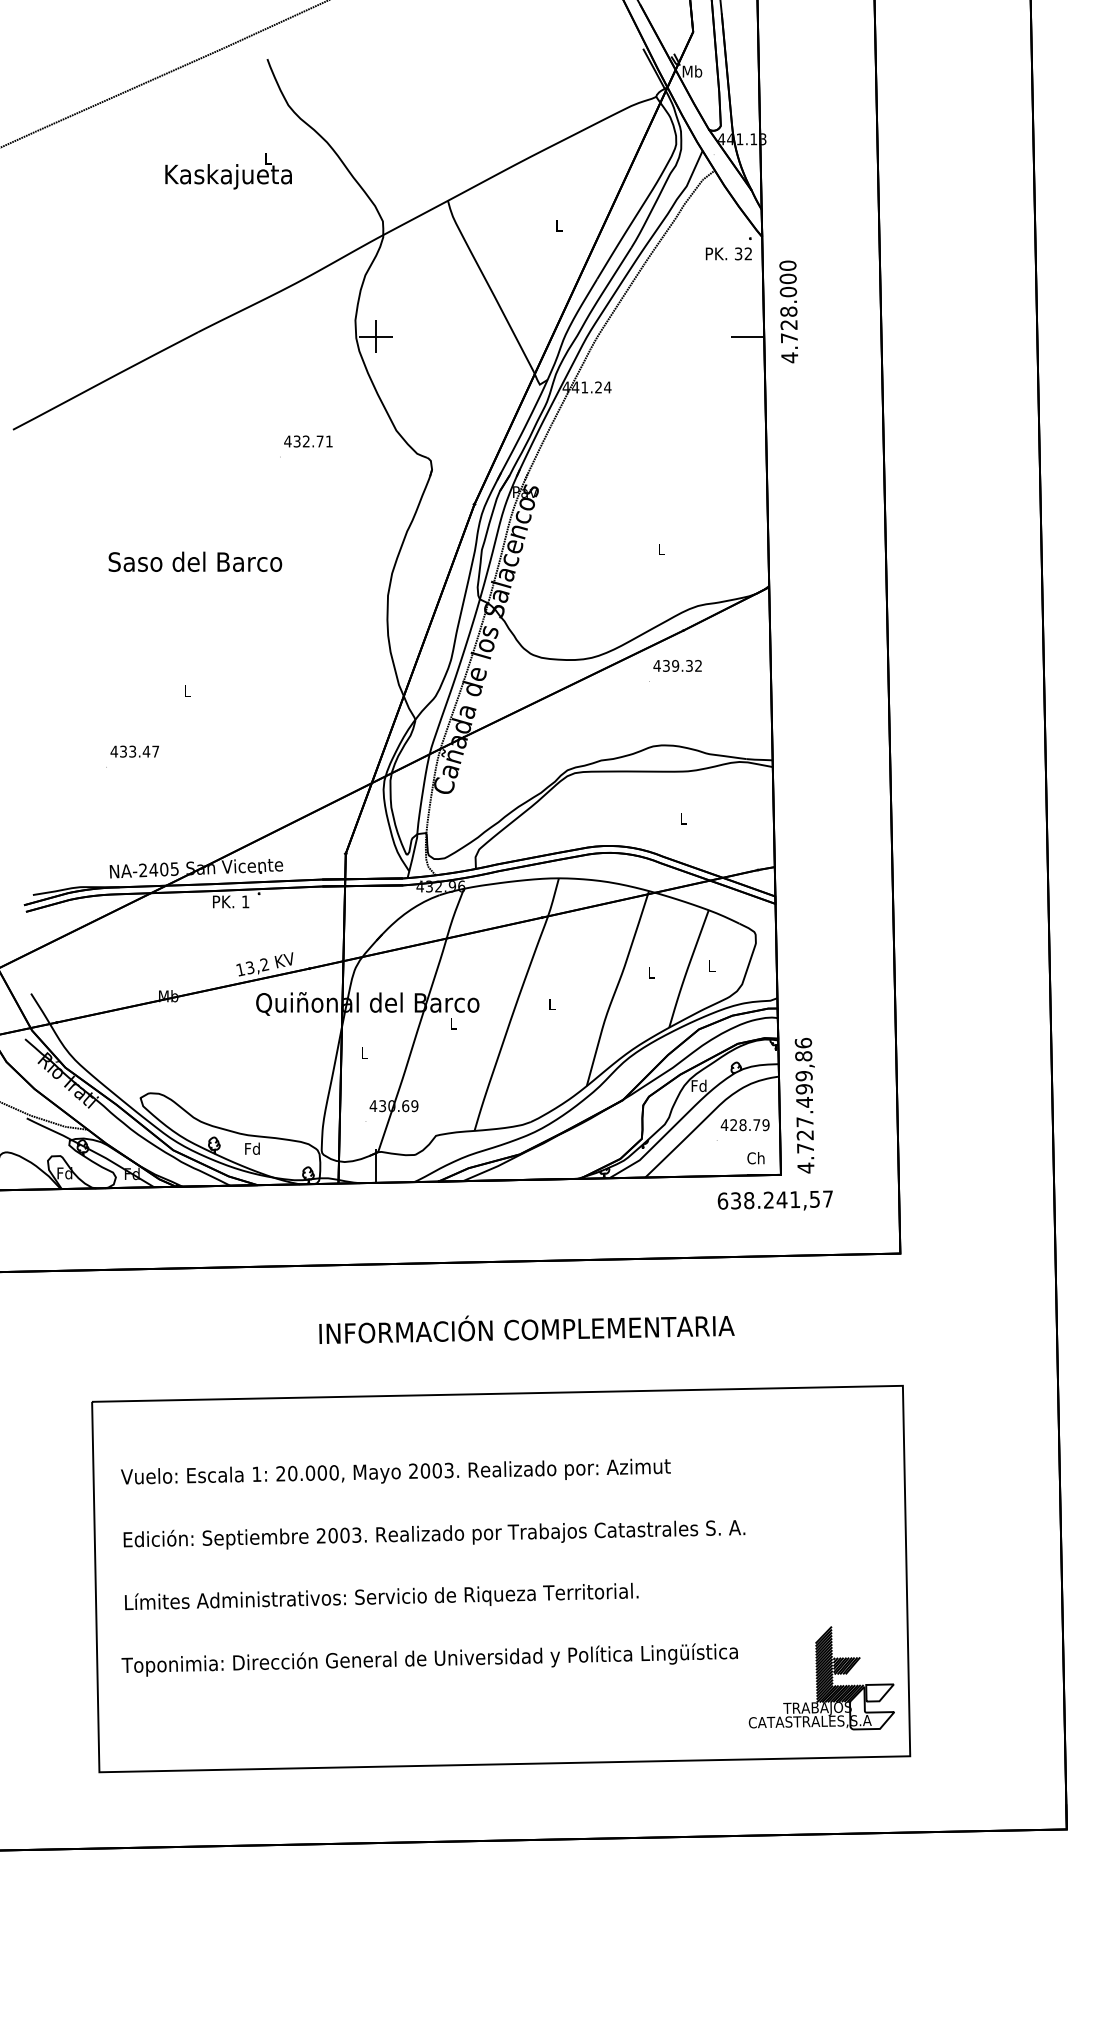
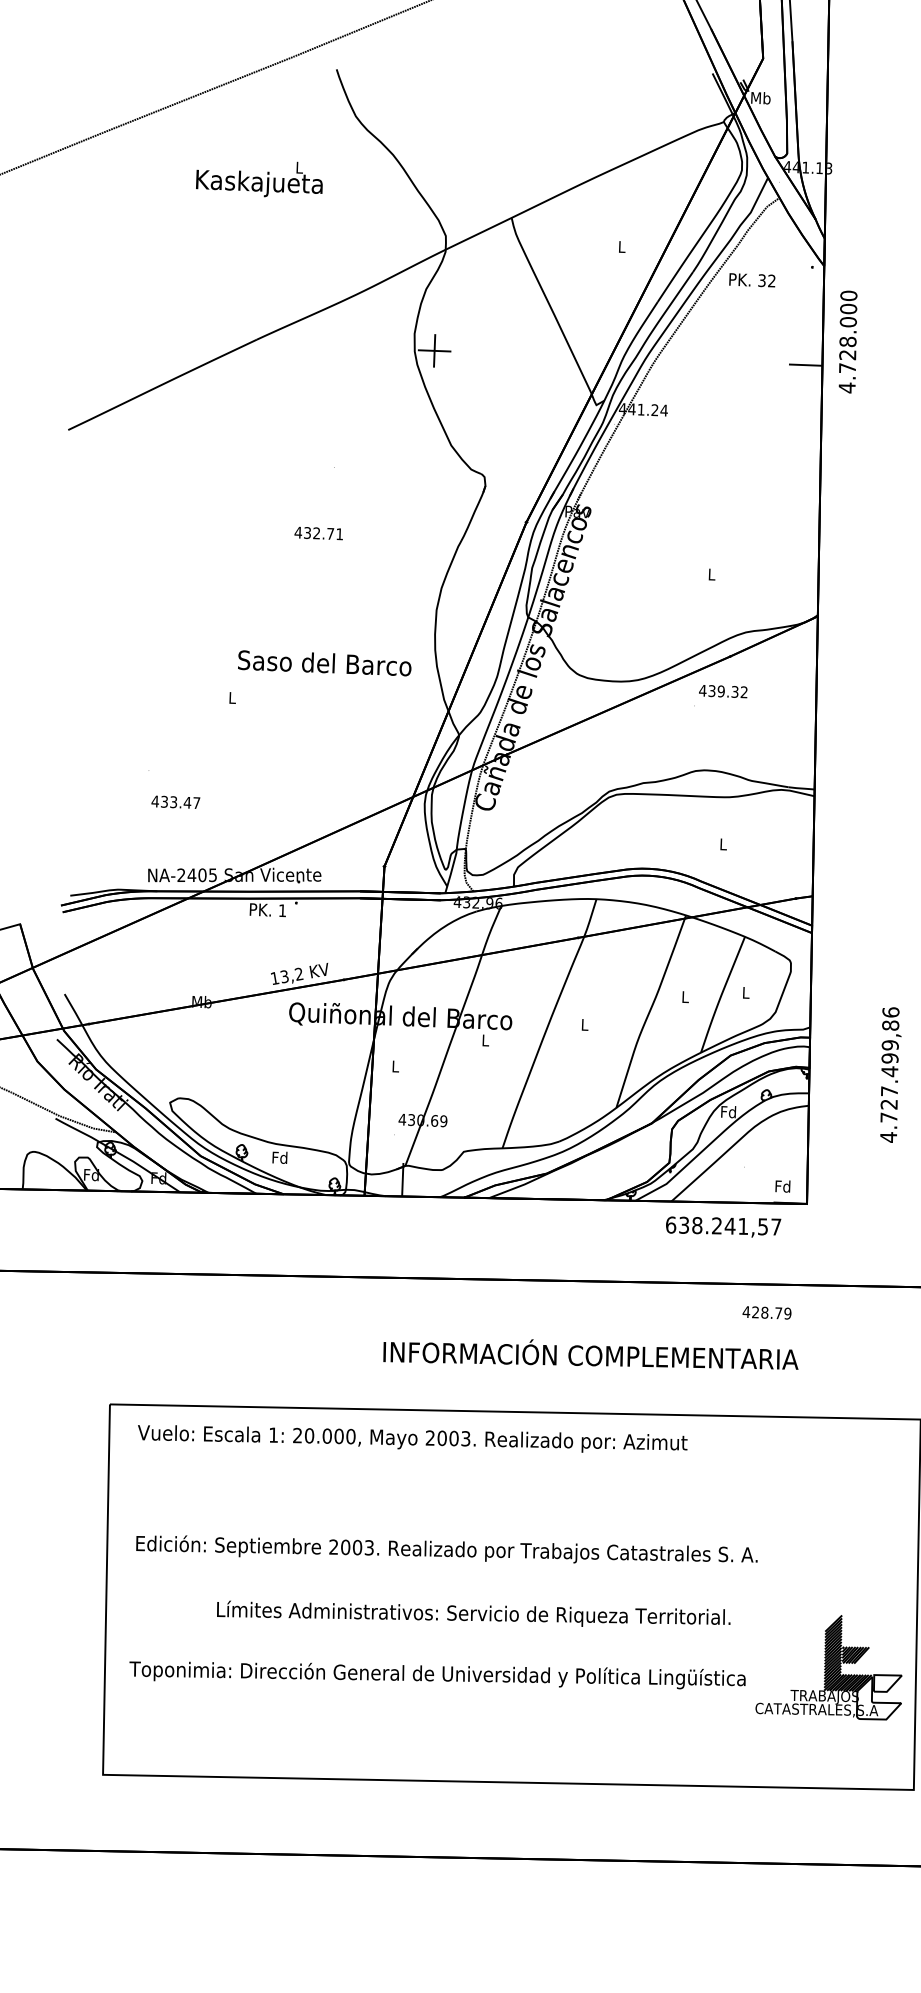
text: (228, 171) -> (259, 178), moved
text: (728, 253) -> (751, 279), moved
text: (308, 441) -> (318, 533), moved
text: (195, 561) -> (324, 662), moved
text: (134, 751) -> (175, 802), moved
text: (804, 1105) -> (889, 1074), moved
text: (744, 1125) -> (766, 1313), moved
text: (755, 1158) -> (782, 1186), Ch -> Fd
text: (774, 1200) -> (722, 1226), moved
text: (526, 1329) -> (590, 1355), moved
text: (395, 1471) -> (412, 1437), moved
text: (381, 1596) -> (473, 1613), moved
part: (821, 1678) -> (829, 1666), moved

